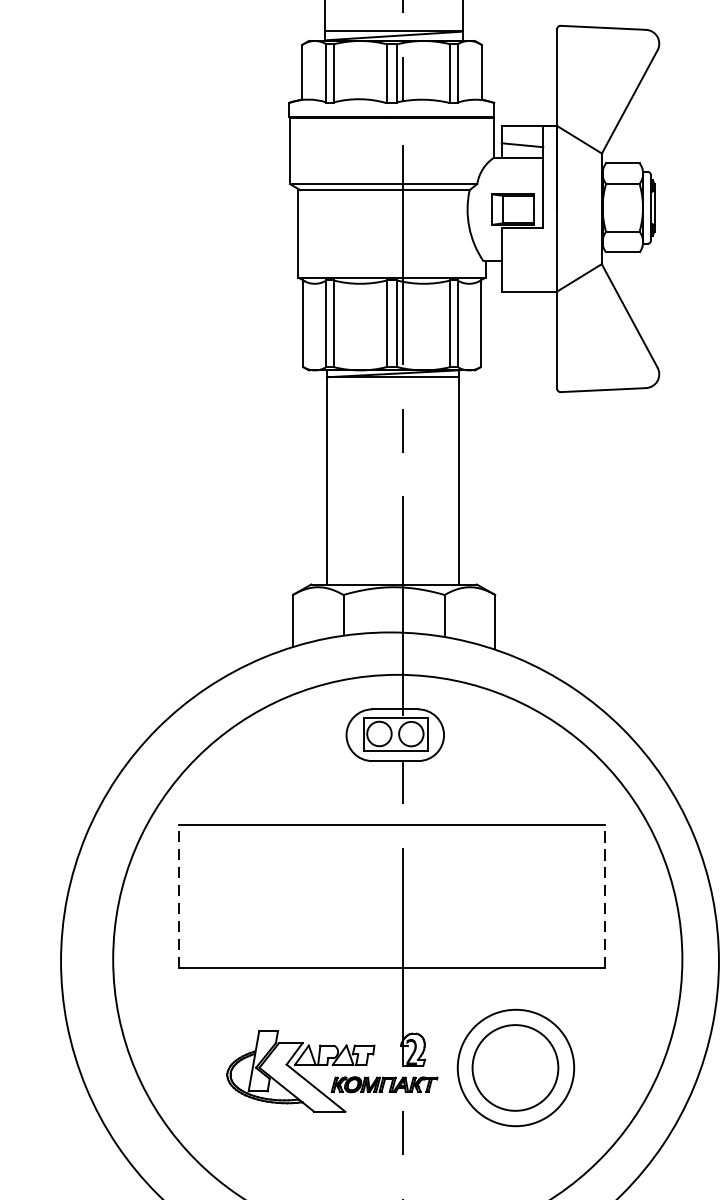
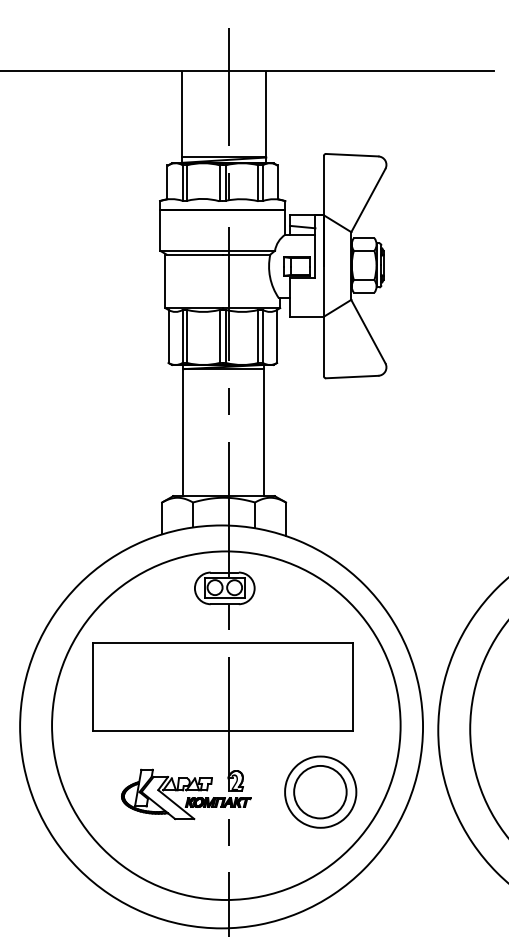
line: (179, 897) -> (92, 687), dashed -> solid
line: (605, 897) -> (353, 687), dashed -> solid
part: (515, 1066) -> (320, 791), moved

